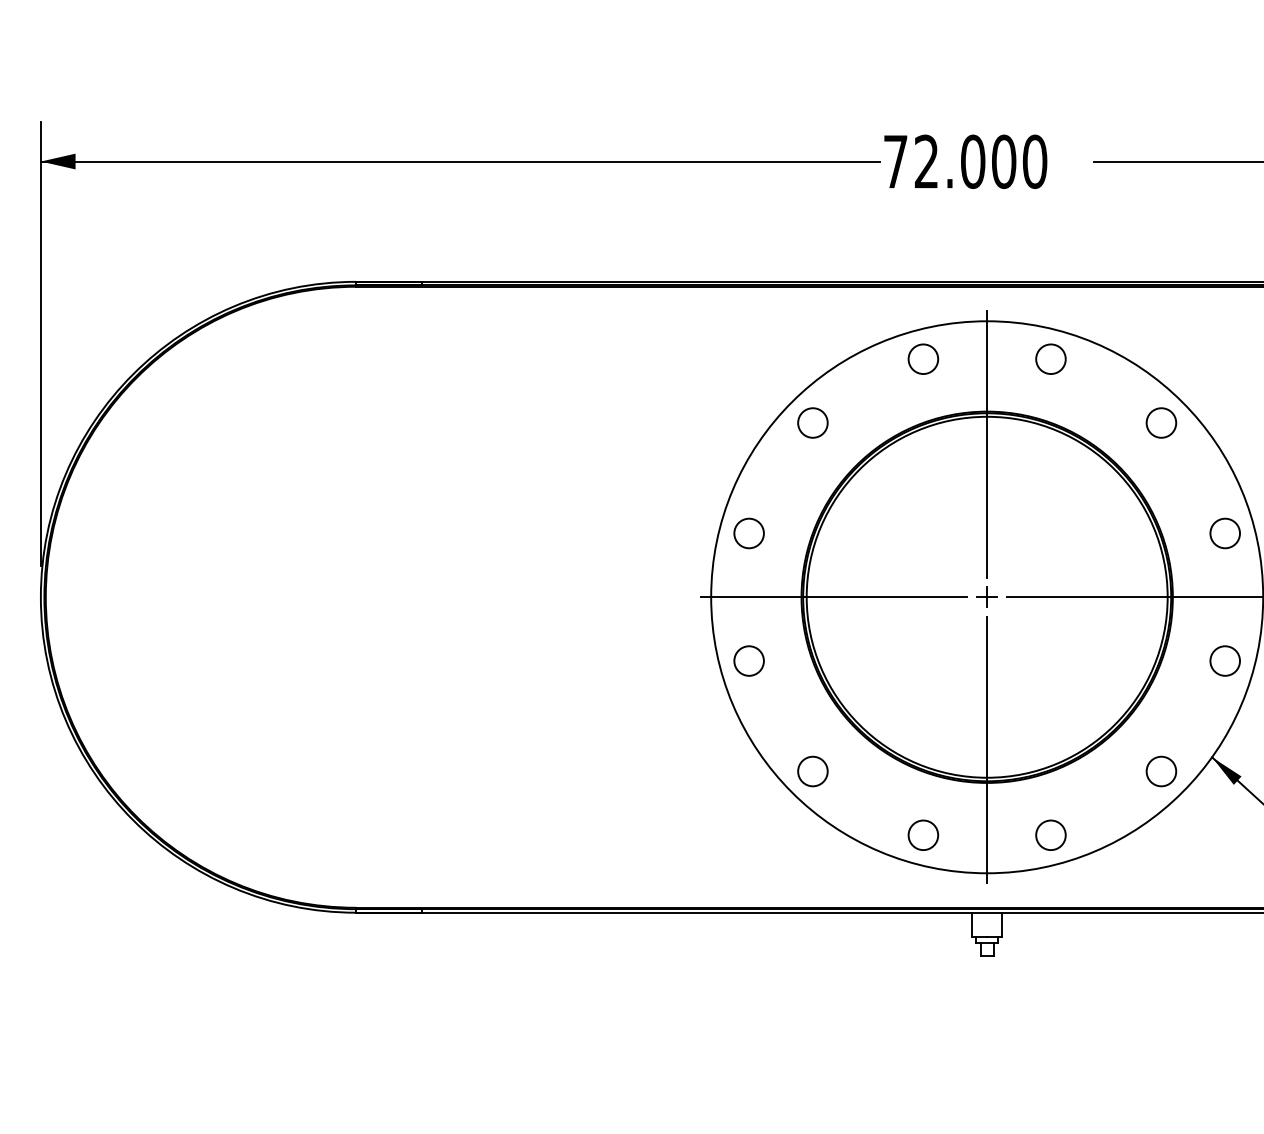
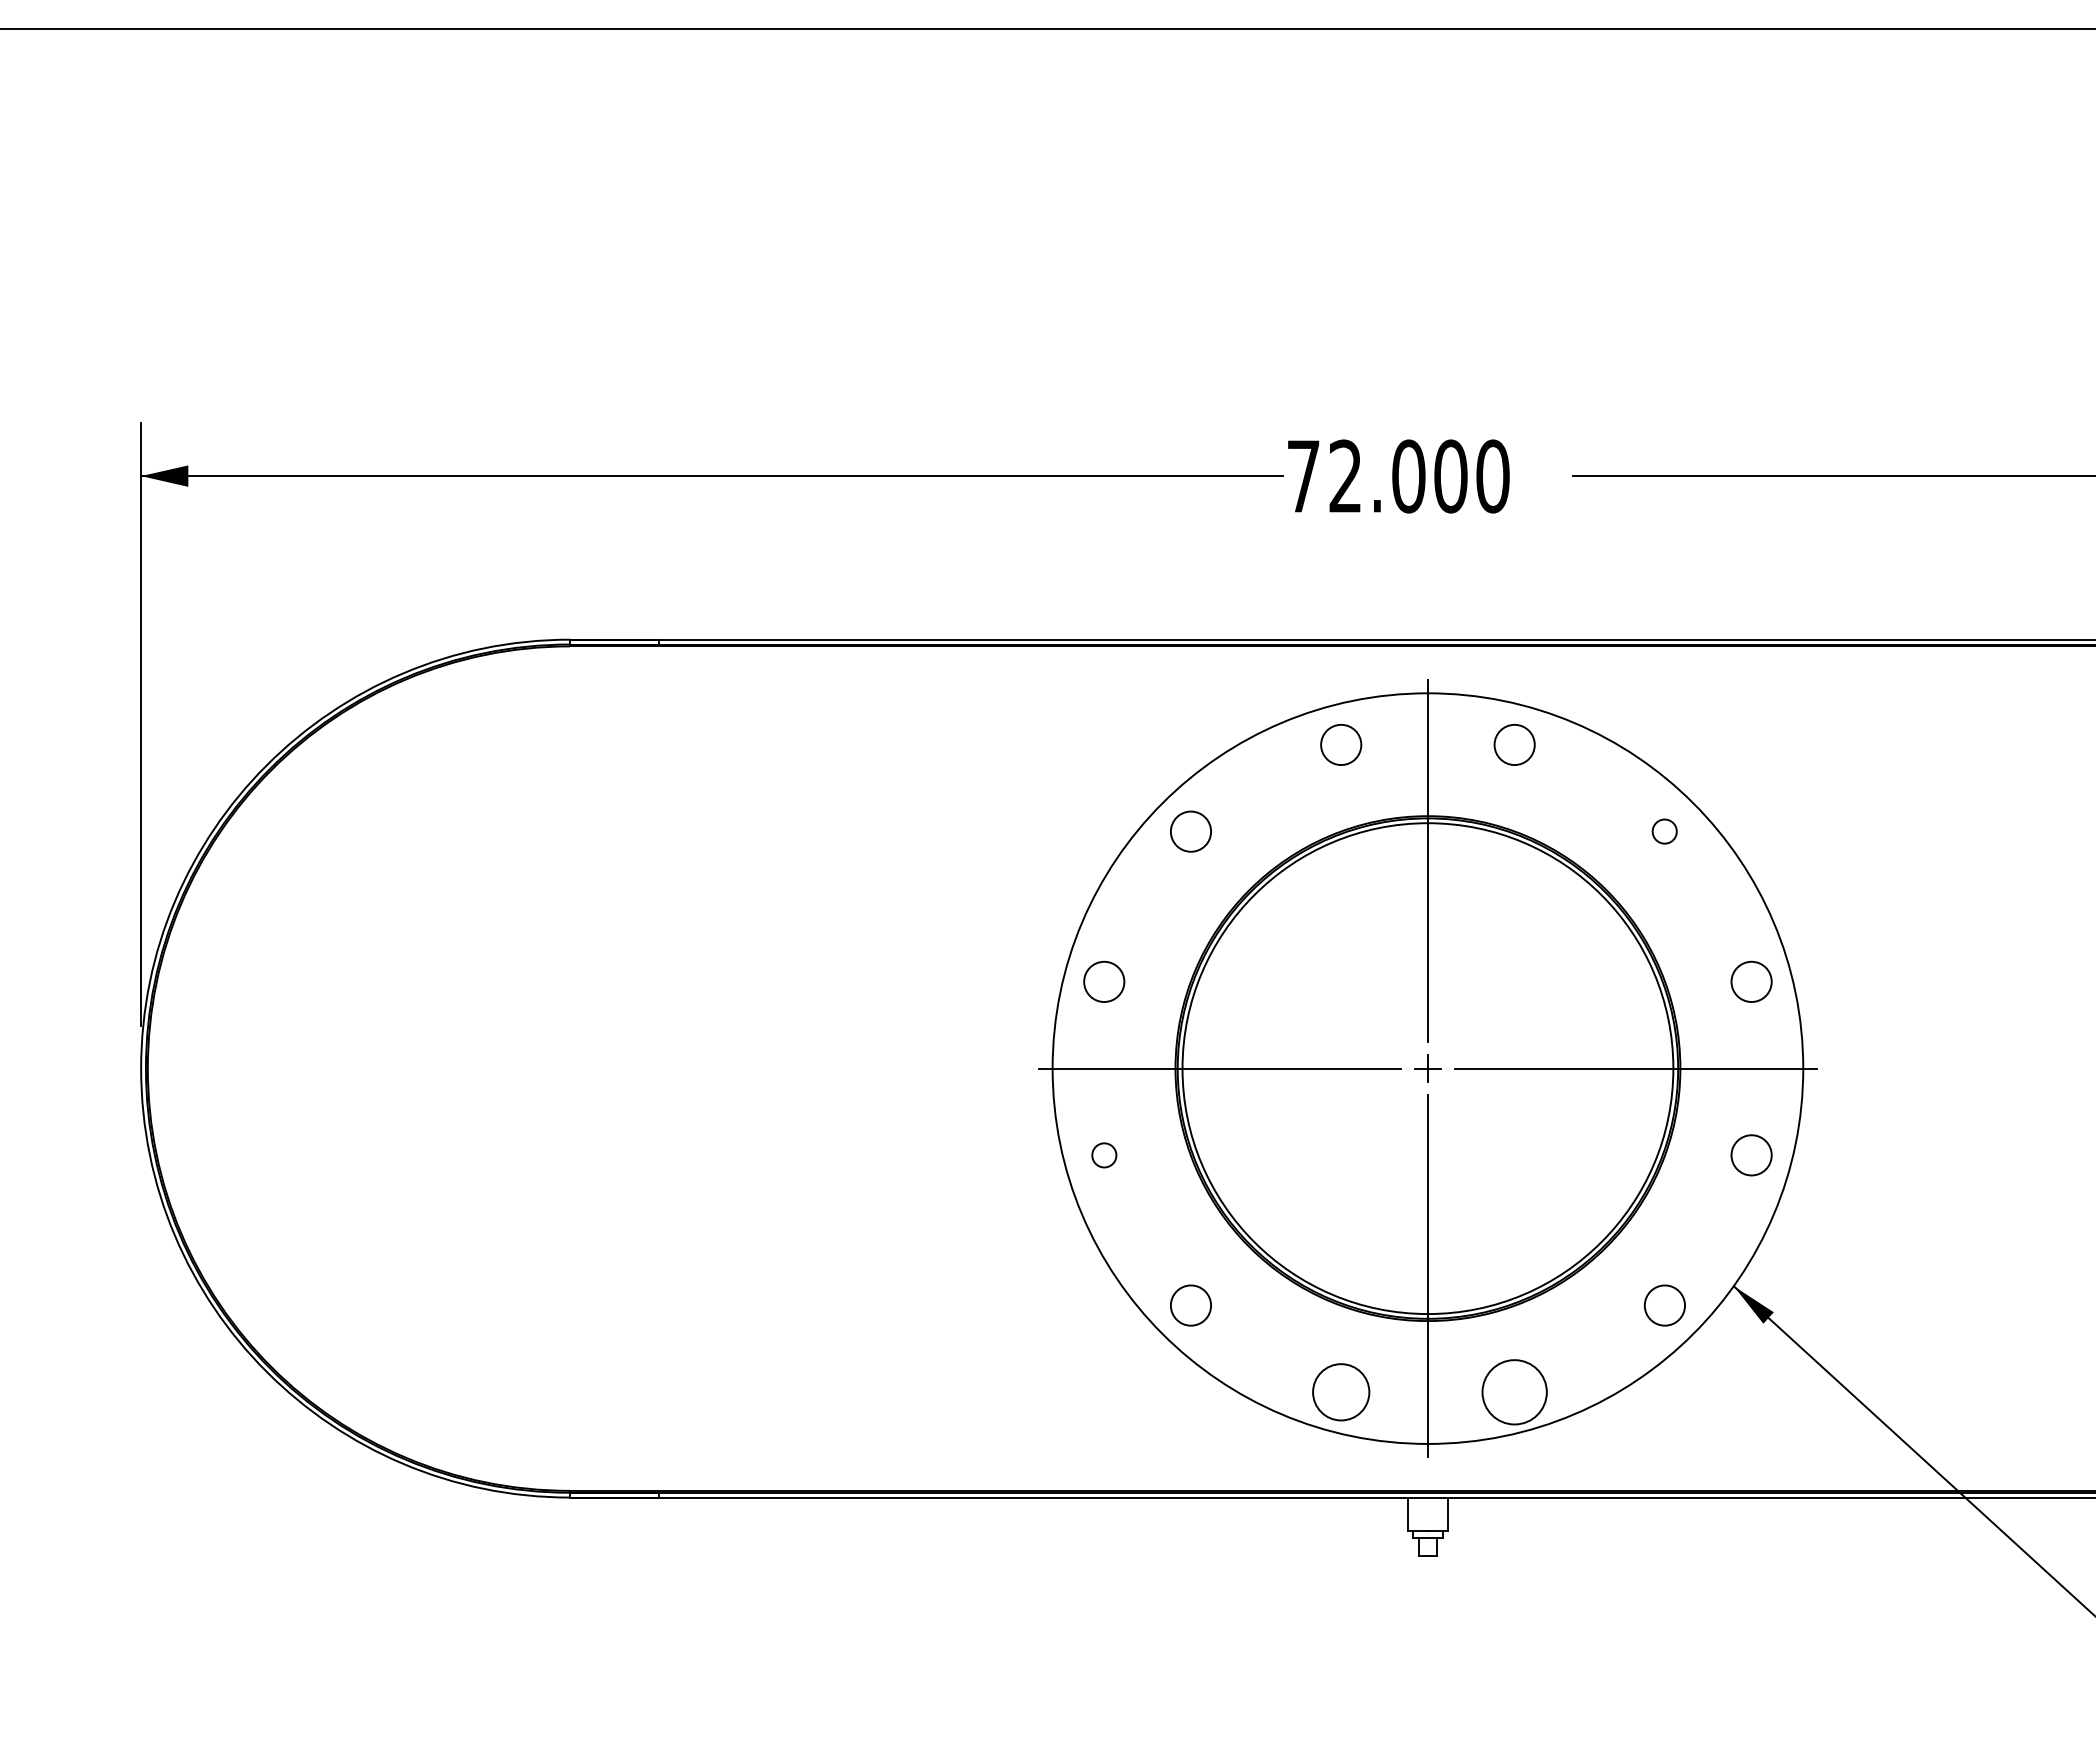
circle: (1161, 422) -> (1664, 831), size x0.6
circle: (749, 661) -> (1104, 1155), size x0.6
circle: (923, 835) -> (1341, 1392), size x1.4
circle: (1050, 835) -> (1514, 1392), size x1.6

